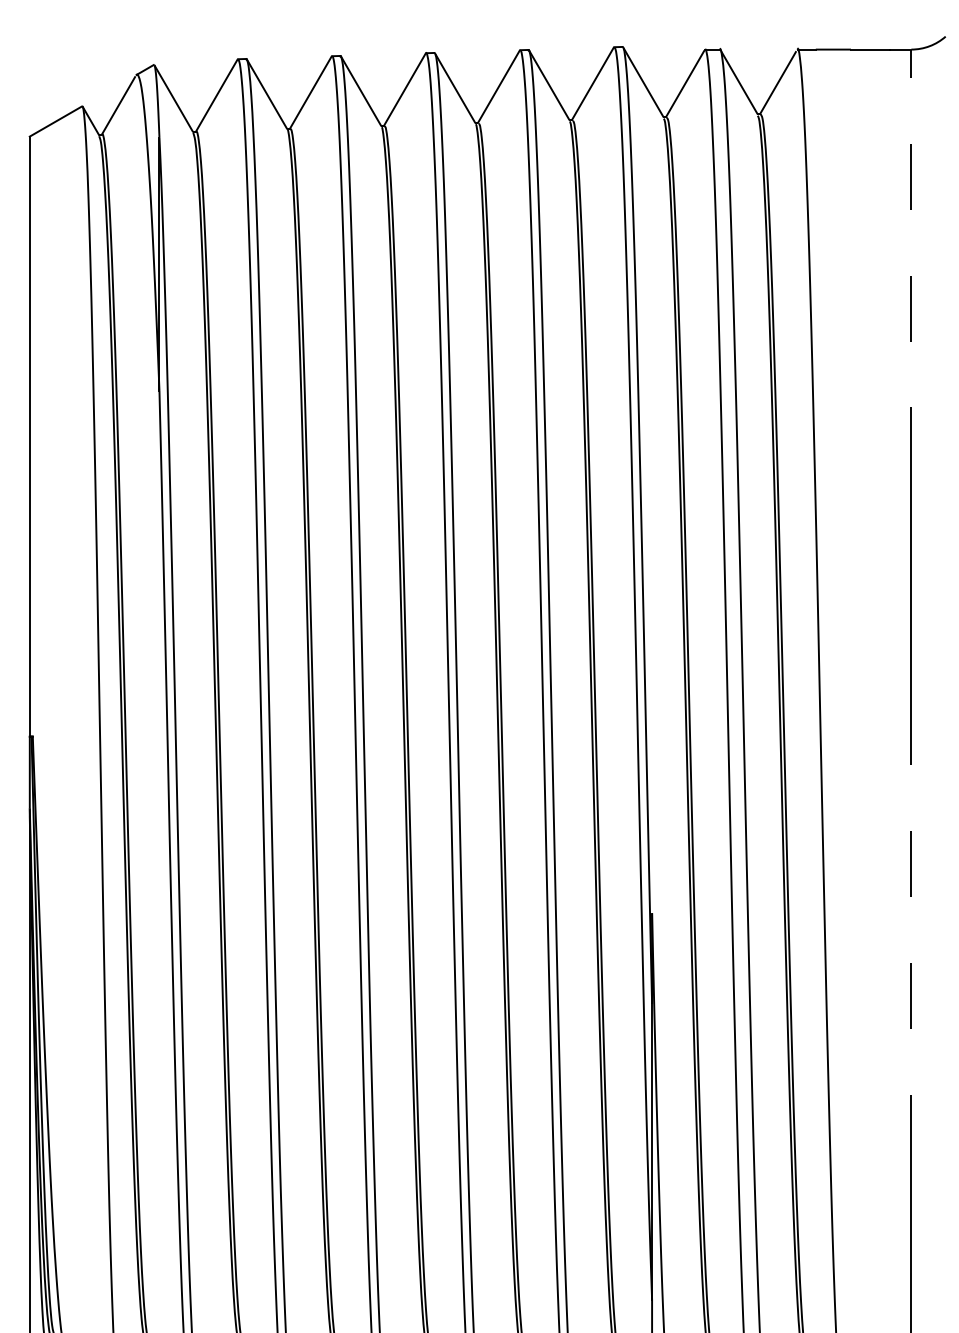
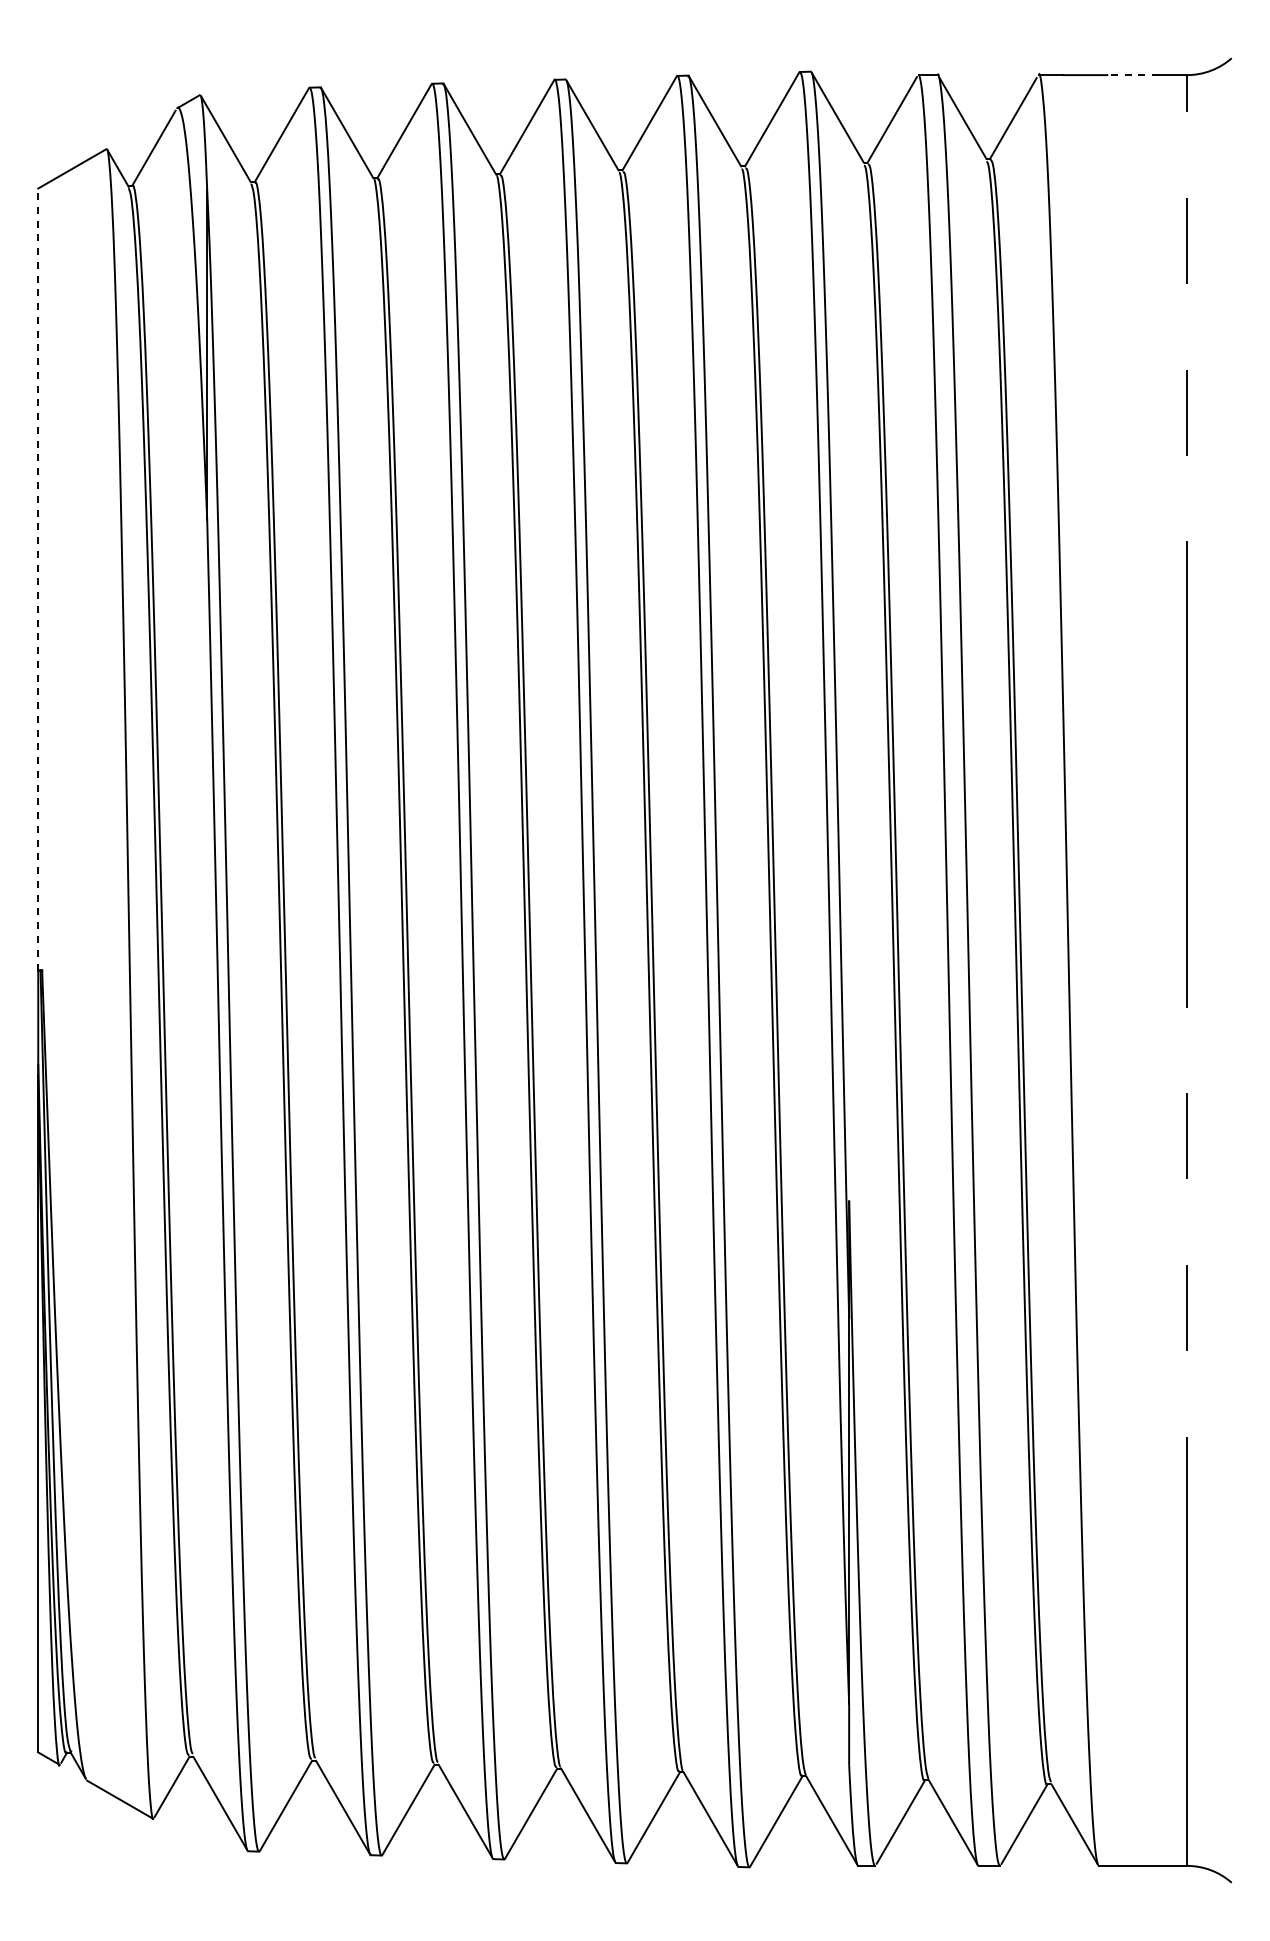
line: (870, 49) -> (1133, 75), solid -> dashed
line: (29, 436) -> (38, 579), solid -> dashed

